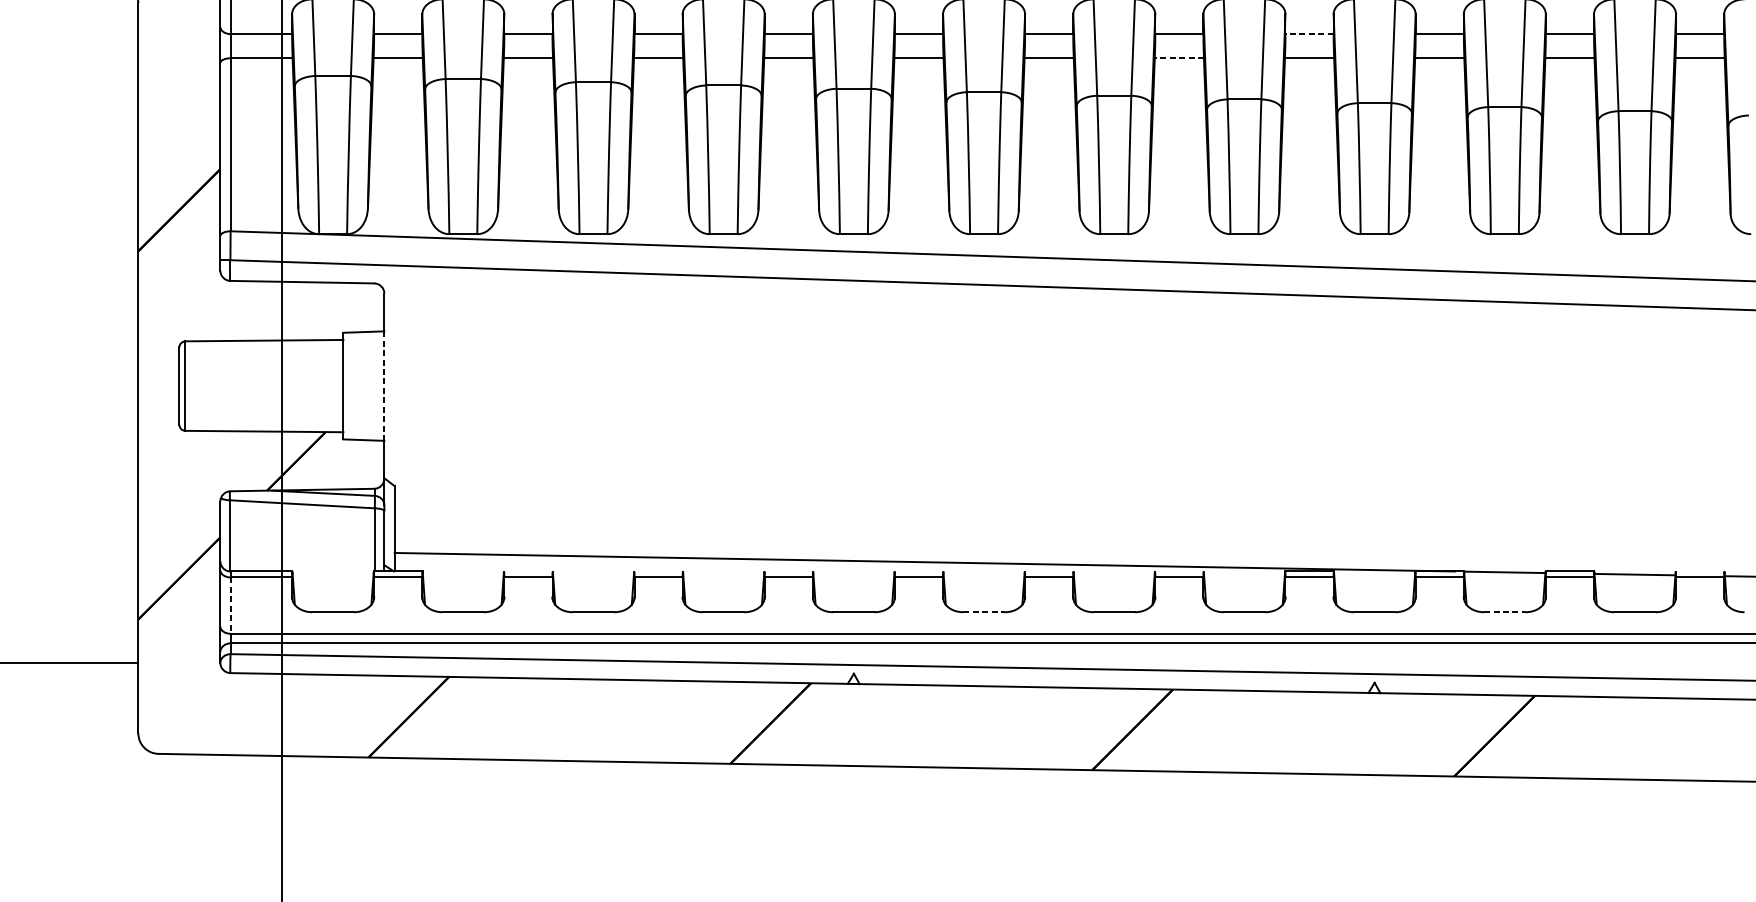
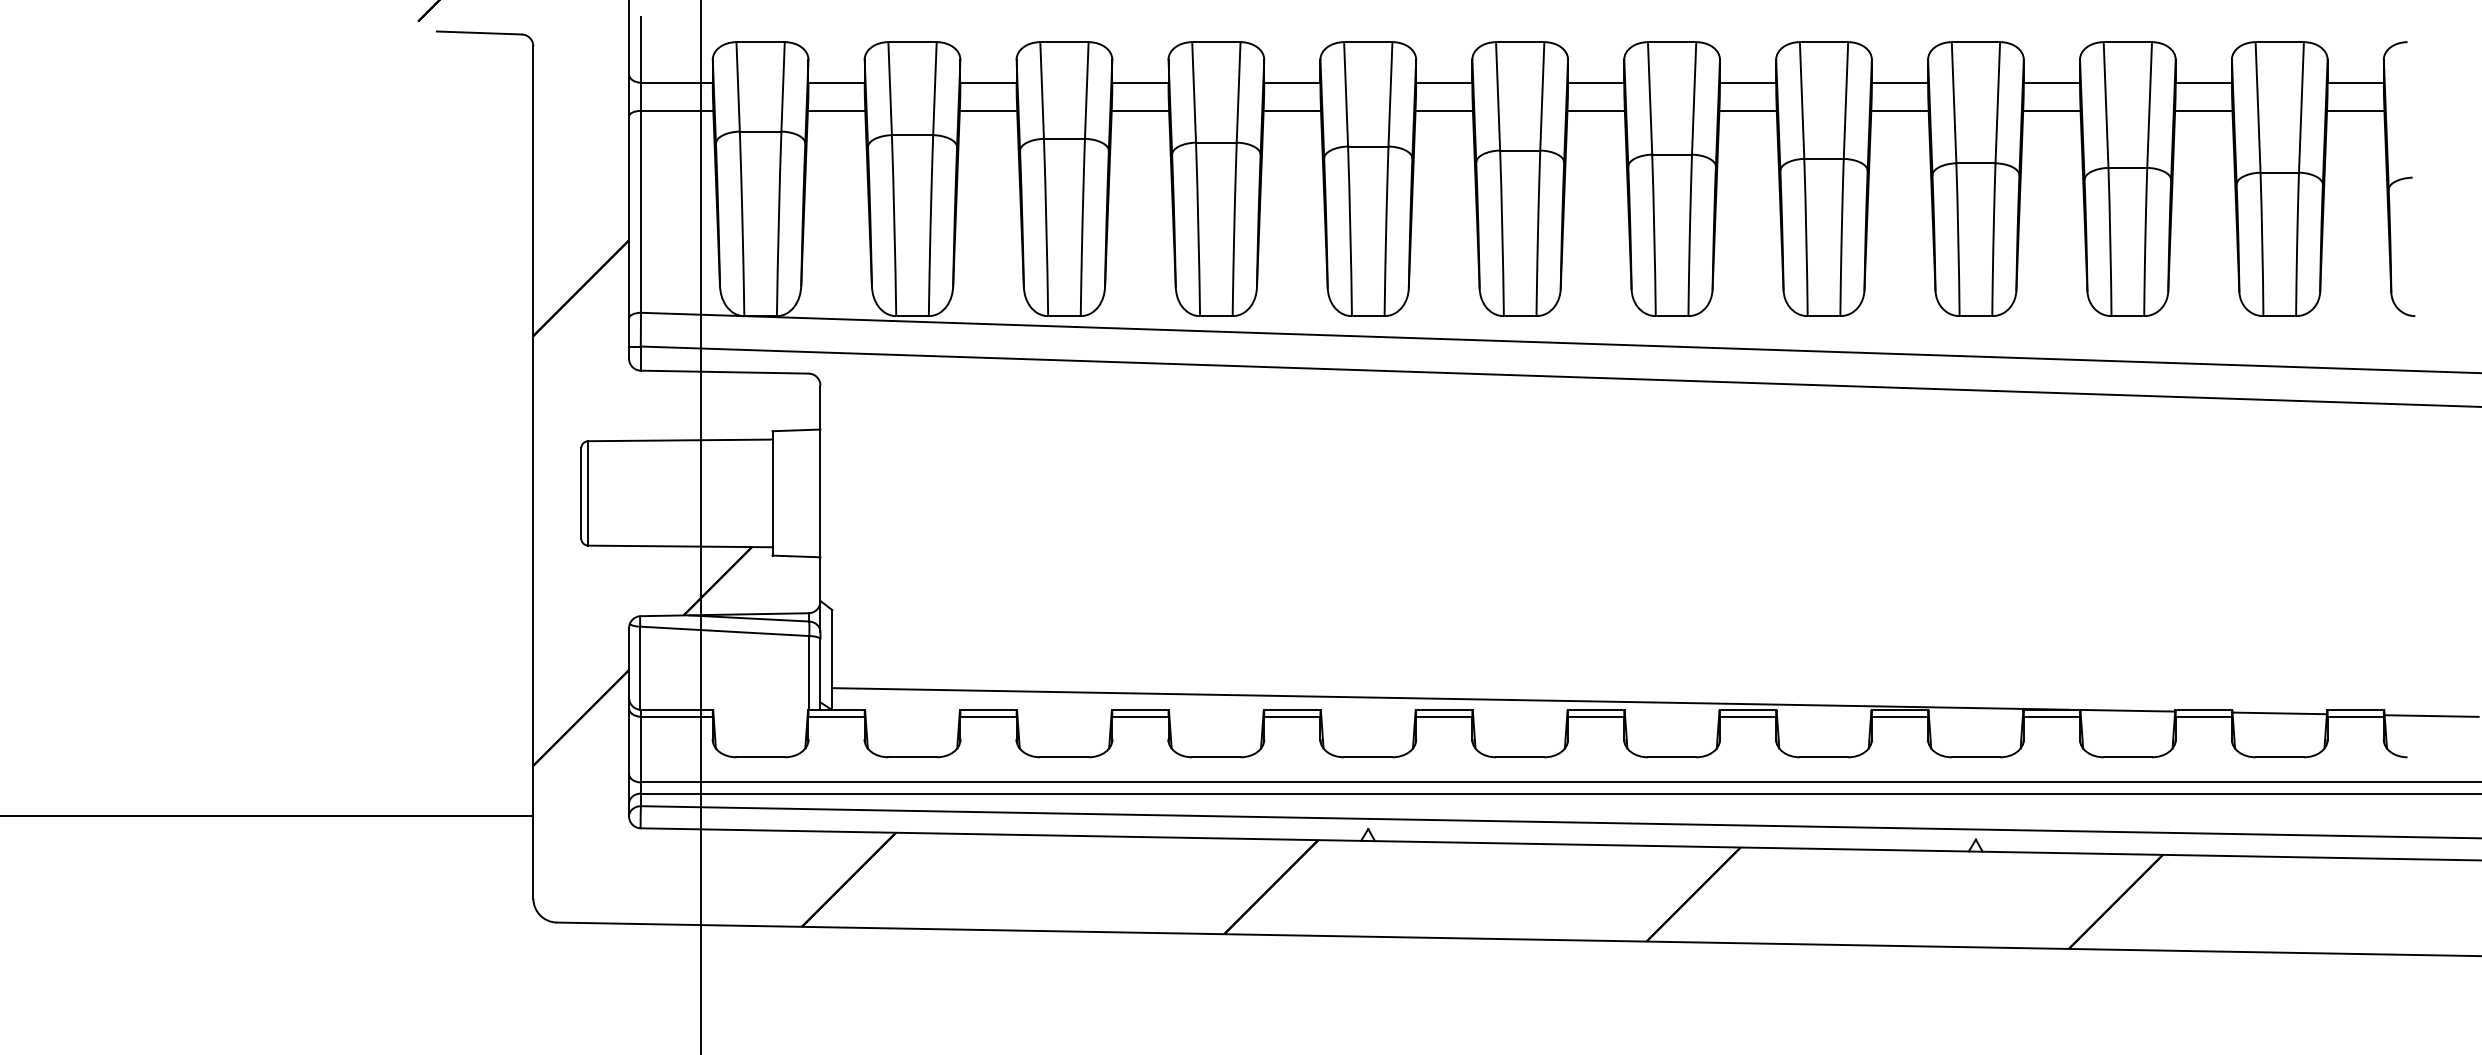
line: (1309, 33) -> (1899, 82), dashed -> solid
line: (1179, 57) -> (1748, 110), dashed -> solid
line: (384, 386) -> (820, 493), dashed -> solid
line: (528, 571) -> (988, 709), added
line: (658, 571) -> (1140, 709), added
line: (788, 571) -> (1291, 709), added
line: (918, 571) -> (1443, 709), added
line: (1048, 571) -> (1595, 709), added
line: (1178, 571) -> (1747, 709), added
line: (1699, 571) -> (2355, 709), added
line: (231, 605) -> (641, 749), dashed -> solid
line: (984, 612) -> (1520, 757), dashed -> solid
line: (1505, 612) -> (2128, 757), dashed -> solid

